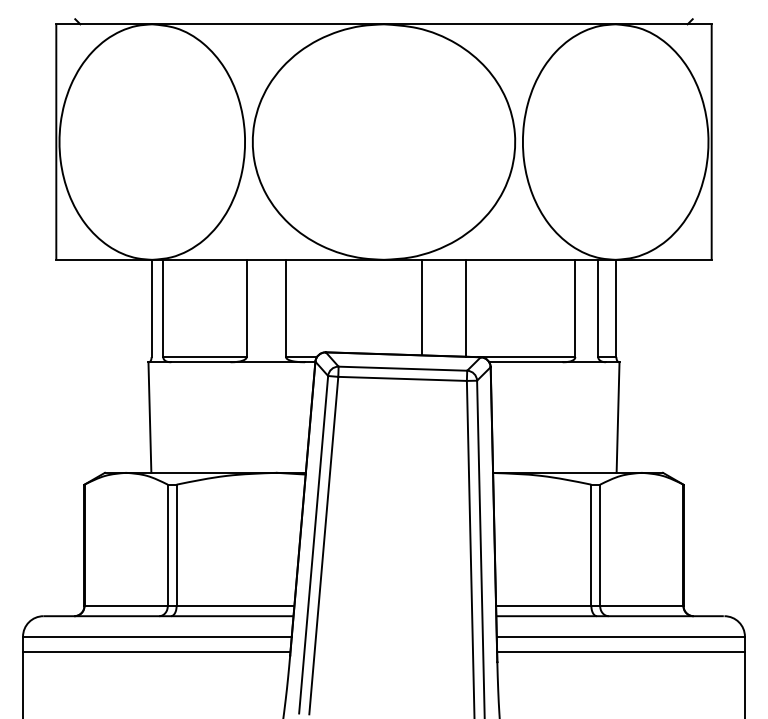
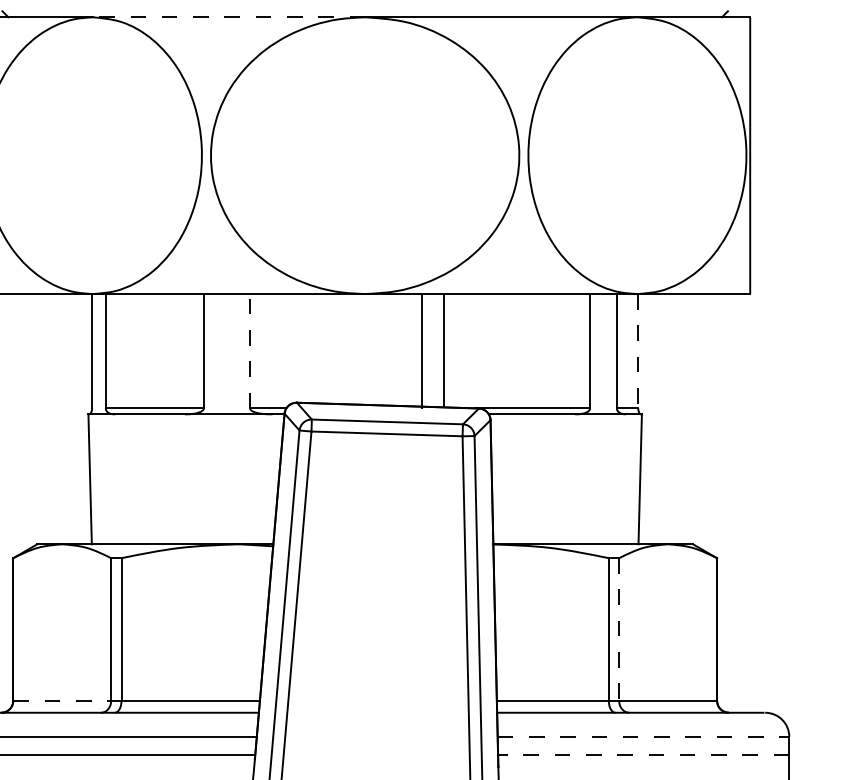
line: (268, 24) -> (229, 17), solid -> dashed
line: (422, 307) -> (444, 350), moved
line: (466, 307) -> (422, 350), moved
line: (286, 308) -> (250, 351), solid -> dashed
line: (616, 308) -> (638, 351), solid -> dashed
line: (600, 545) -> (619, 629), solid -> dashed
line: (126, 605) -> (62, 700), solid -> dashed
line: (621, 636) -> (644, 736), solid -> dashed
line: (621, 652) -> (644, 755), solid -> dashed

